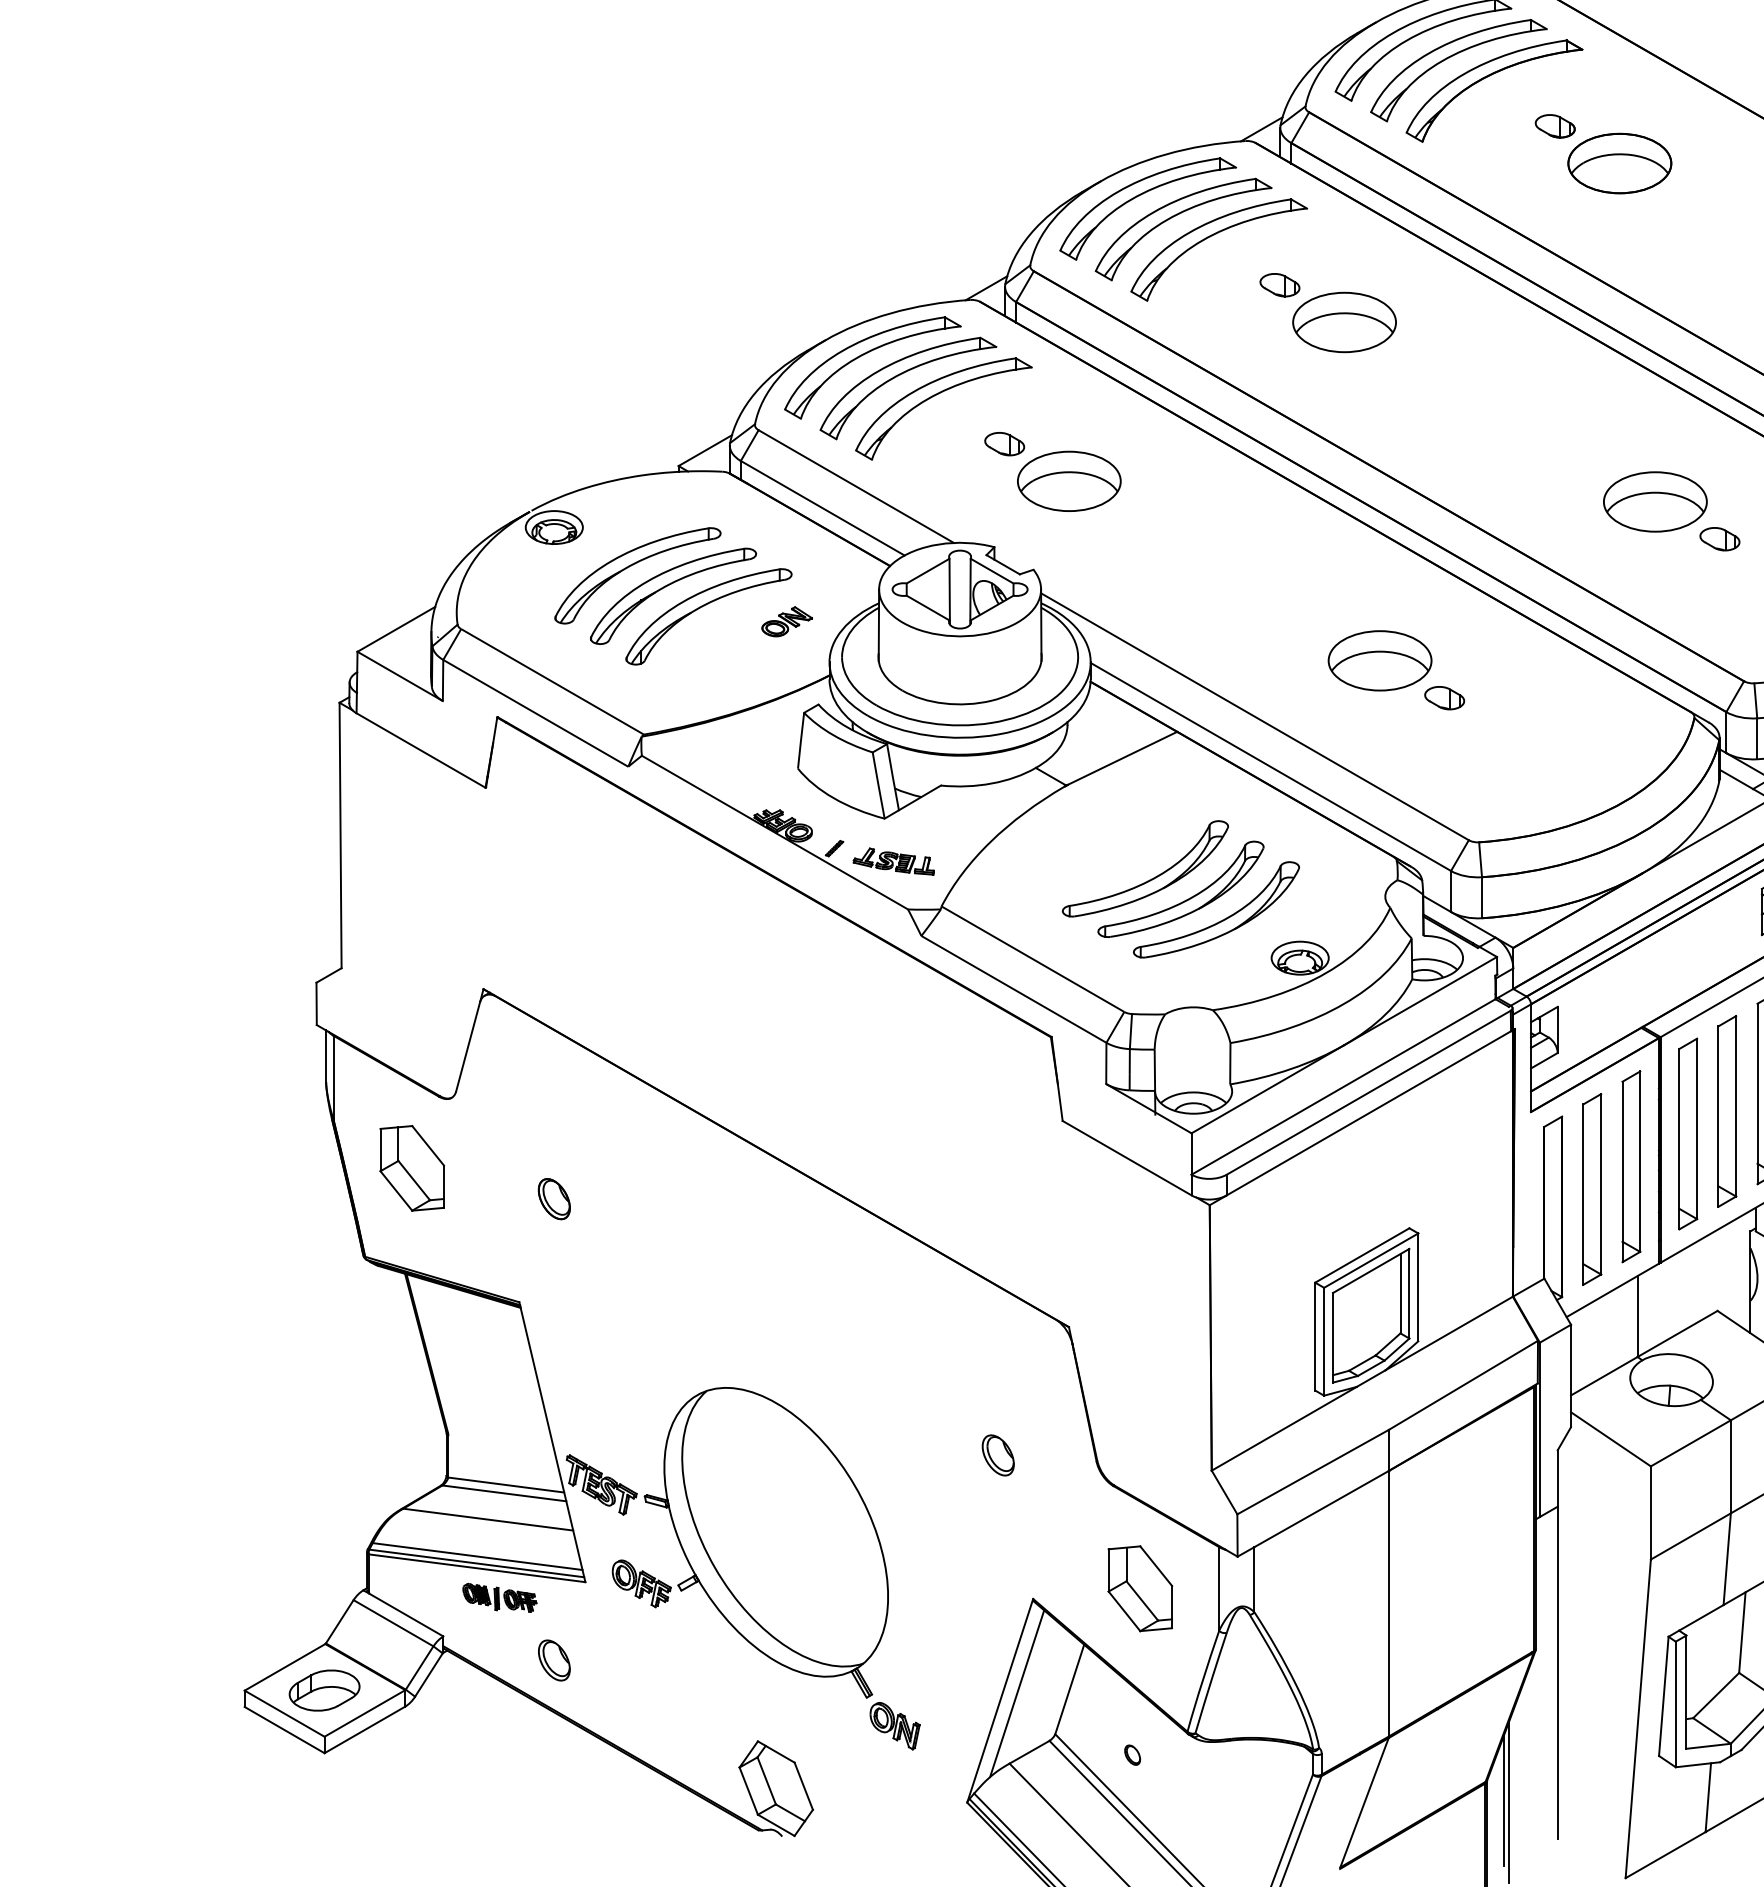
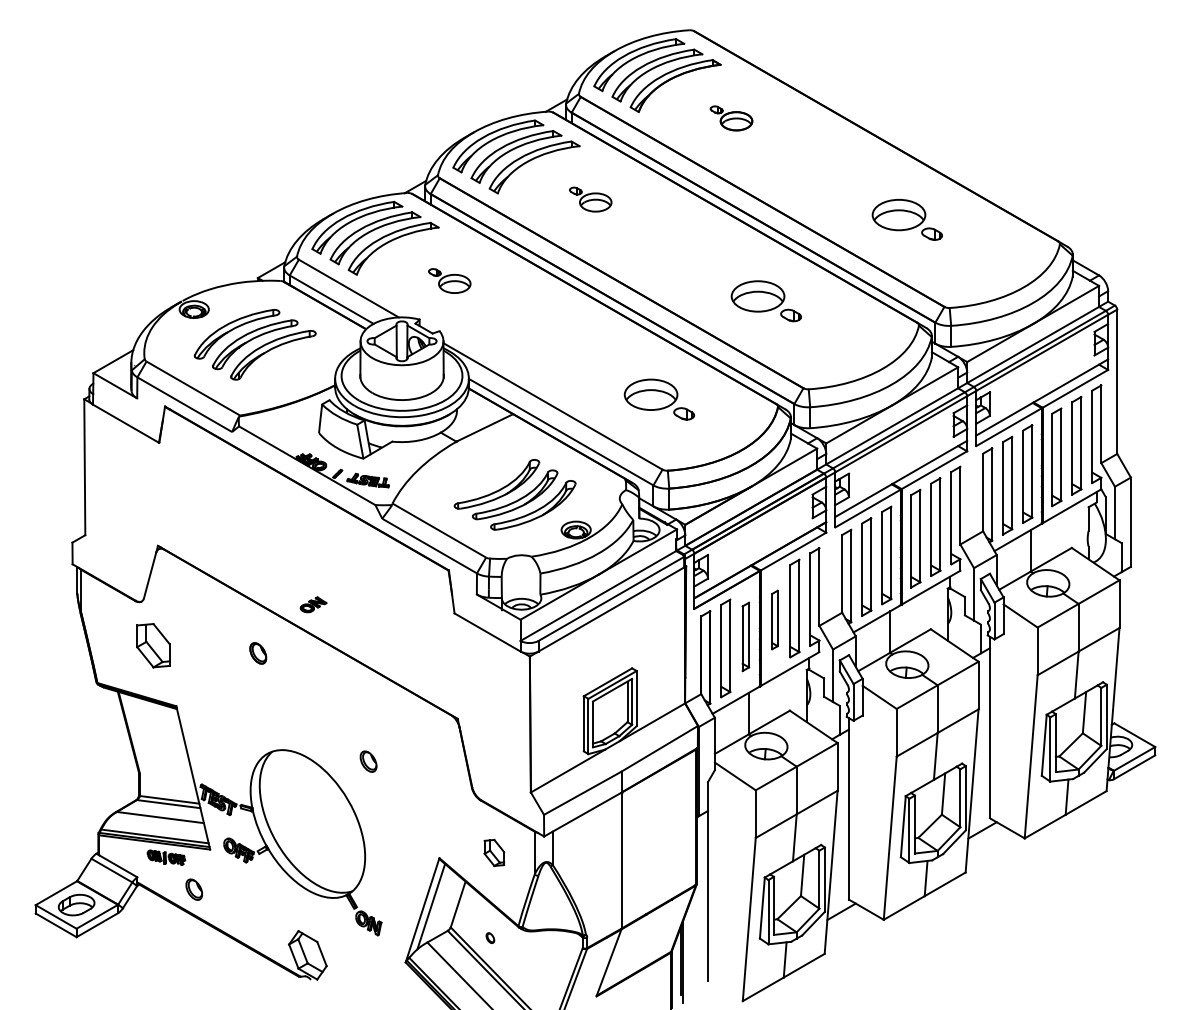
part: (1603, 154) -> (731, 118), size x0.6
part: (1328, 312) -> (590, 199), size x0.6
part: (1052, 470) -> (449, 280), size x0.6
part: (787, 621) -> (313, 604), moved
part: (1394, 669) -> (658, 399), moved
part: (1687, 1132) -> (774, 619), size x0.6
part: (1630, 1166) -> (745, 636), size x0.7
part: (412, 1167) -> (153, 645), moved
part: (554, 1199) -> (258, 653), moved
part: (998, 1455) -> (368, 761), moved
part: (1140, 1587) -> (494, 852), size x0.6

